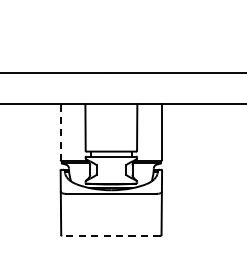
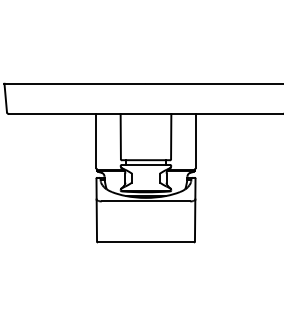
line: (60, 132) -> (96, 141), dashed -> solid
line: (110, 235) -> (145, 242), dashed -> solid

